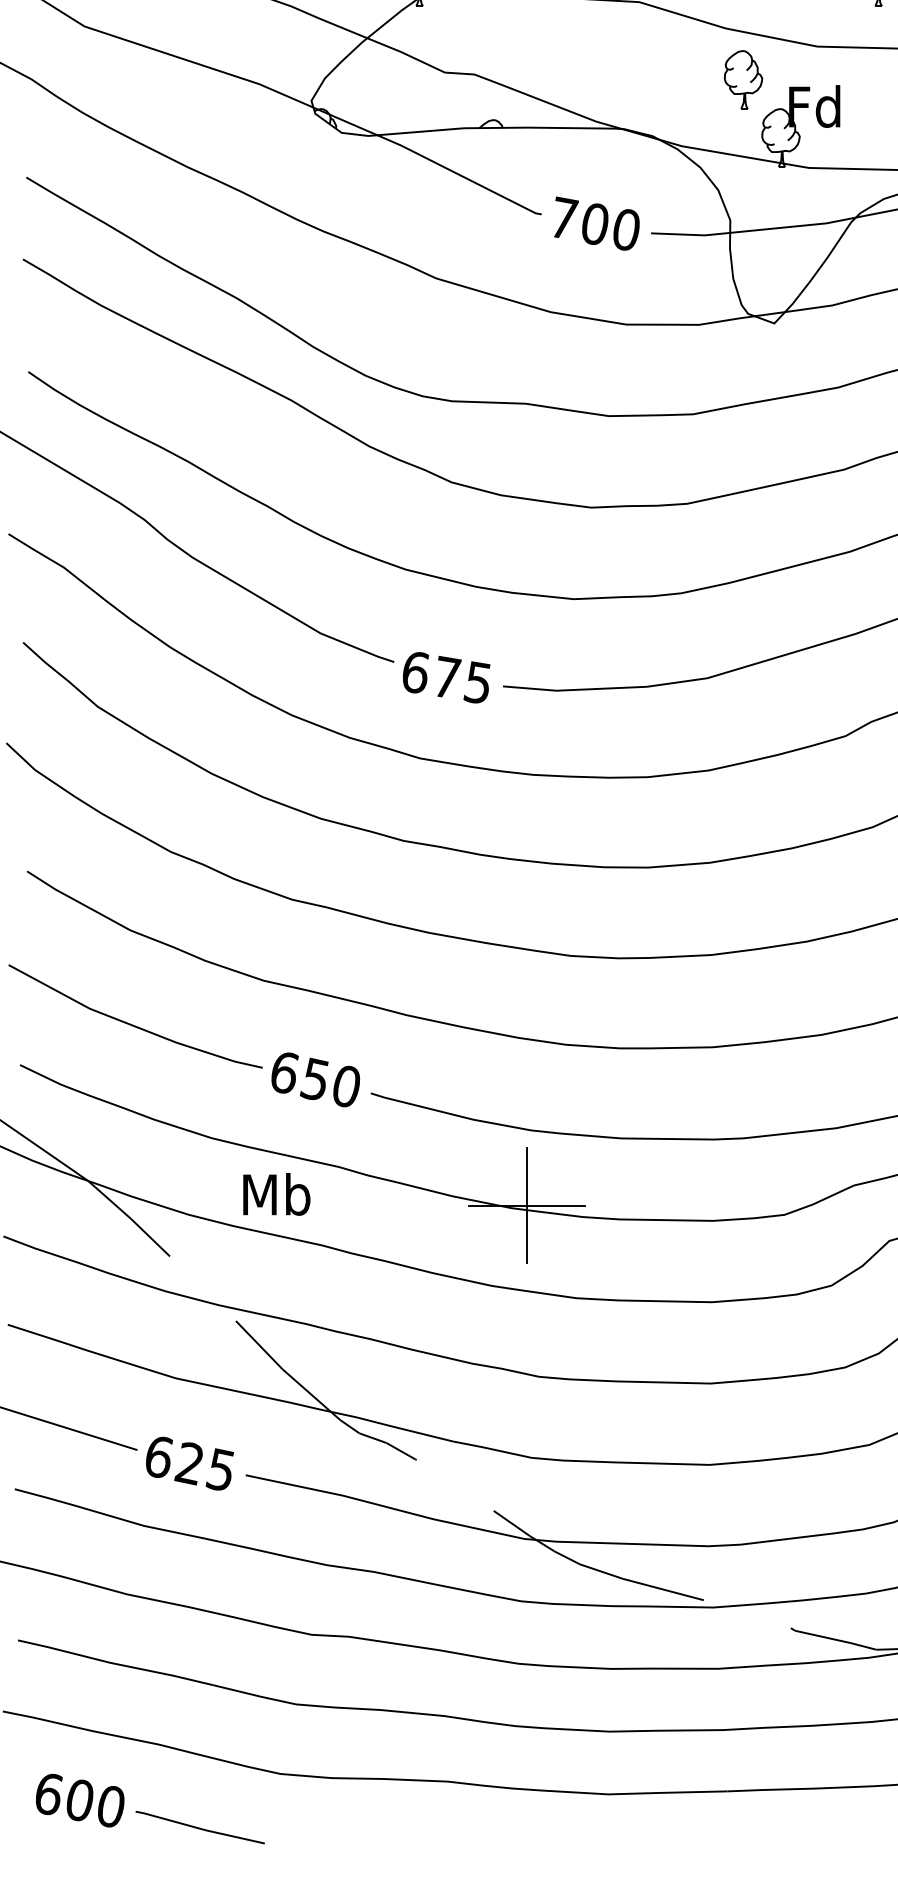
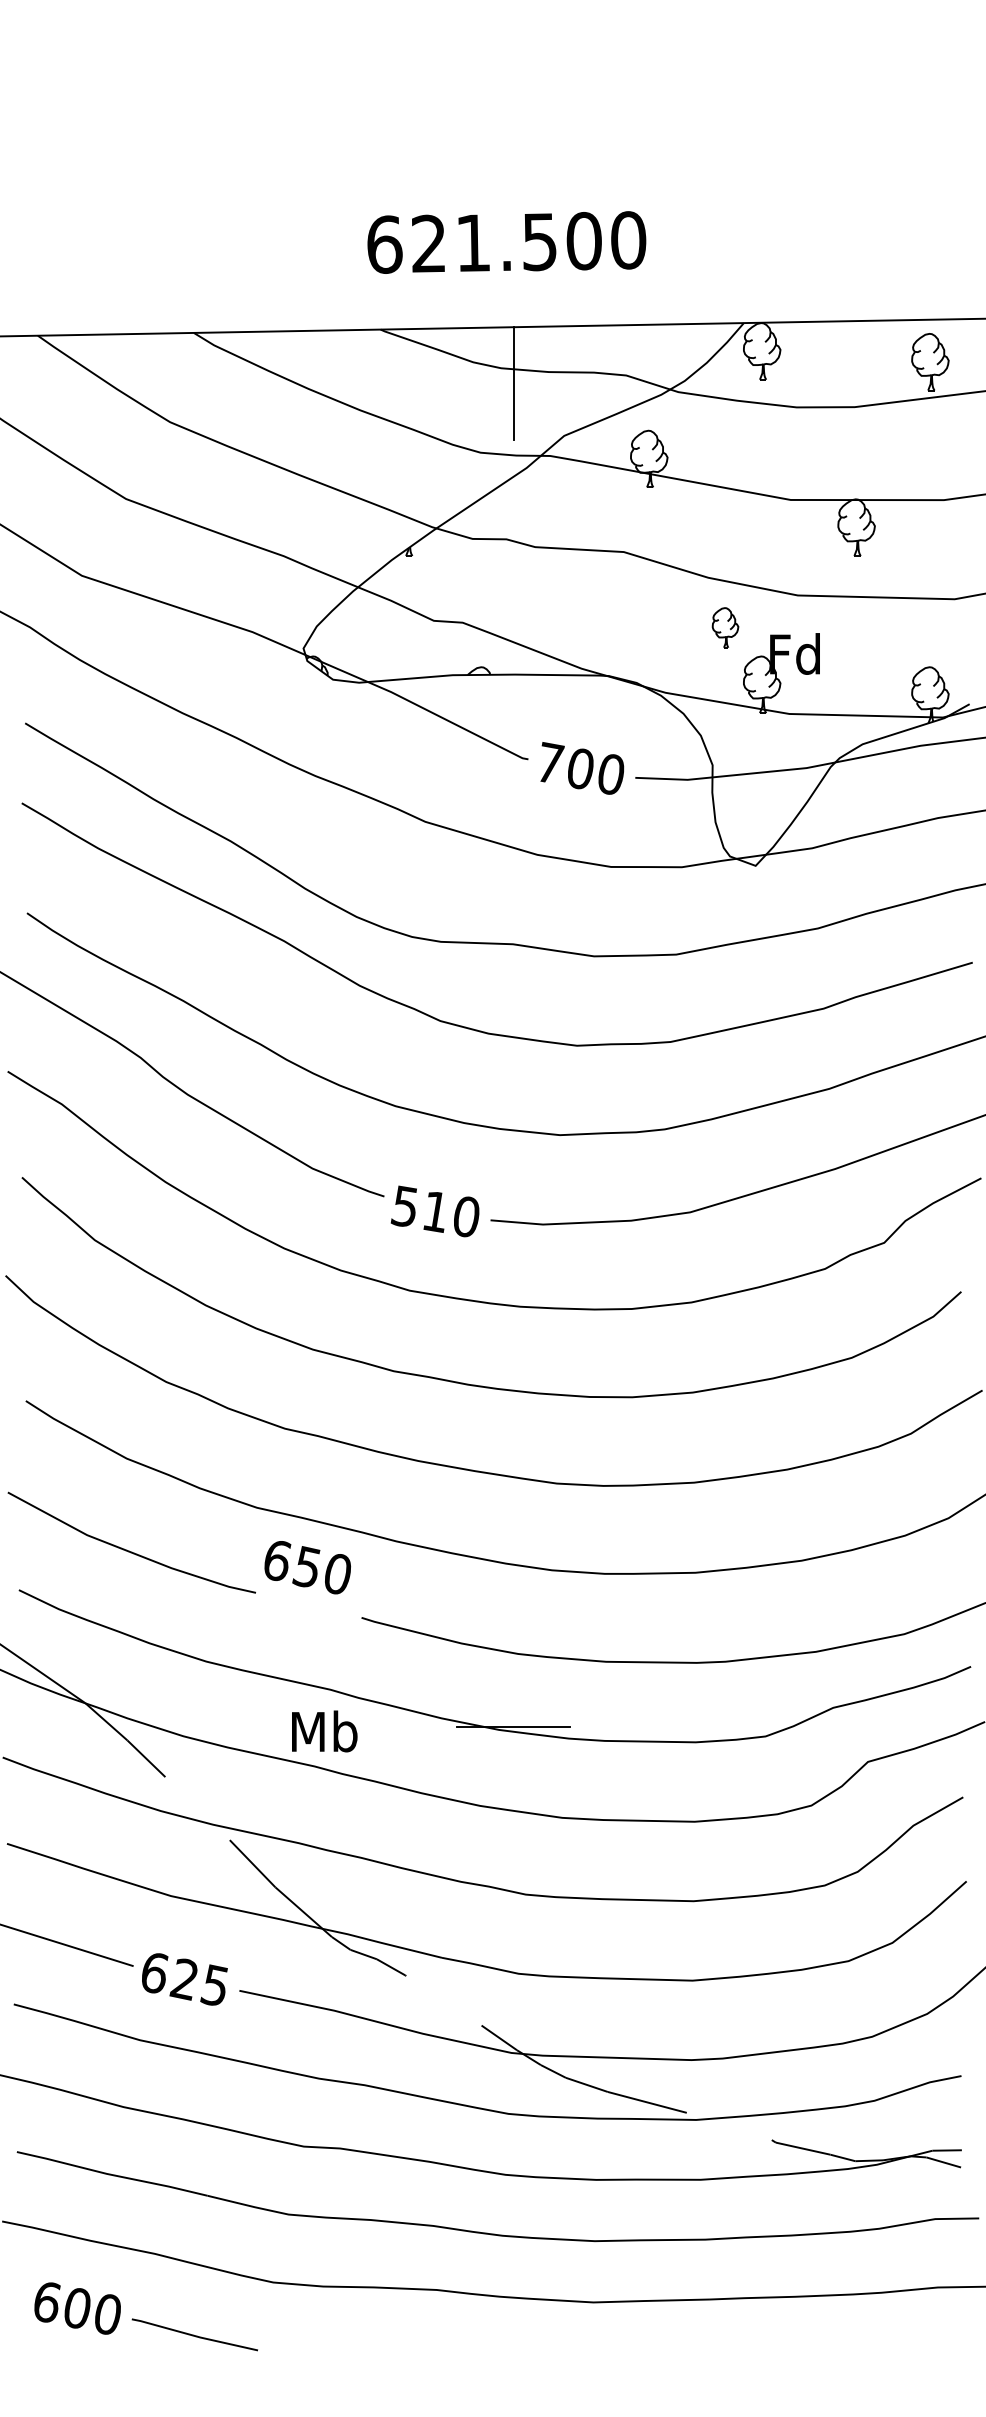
part: (743, 79) -> (725, 627), size x0.7
text: (445, 677) -> (434, 1211), 675 -> 510
text: (315, 1079) -> (307, 1567), moved
text: (276, 1194) -> (324, 1731), moved
line: (526, 1204) -> (513, 1726), removed

